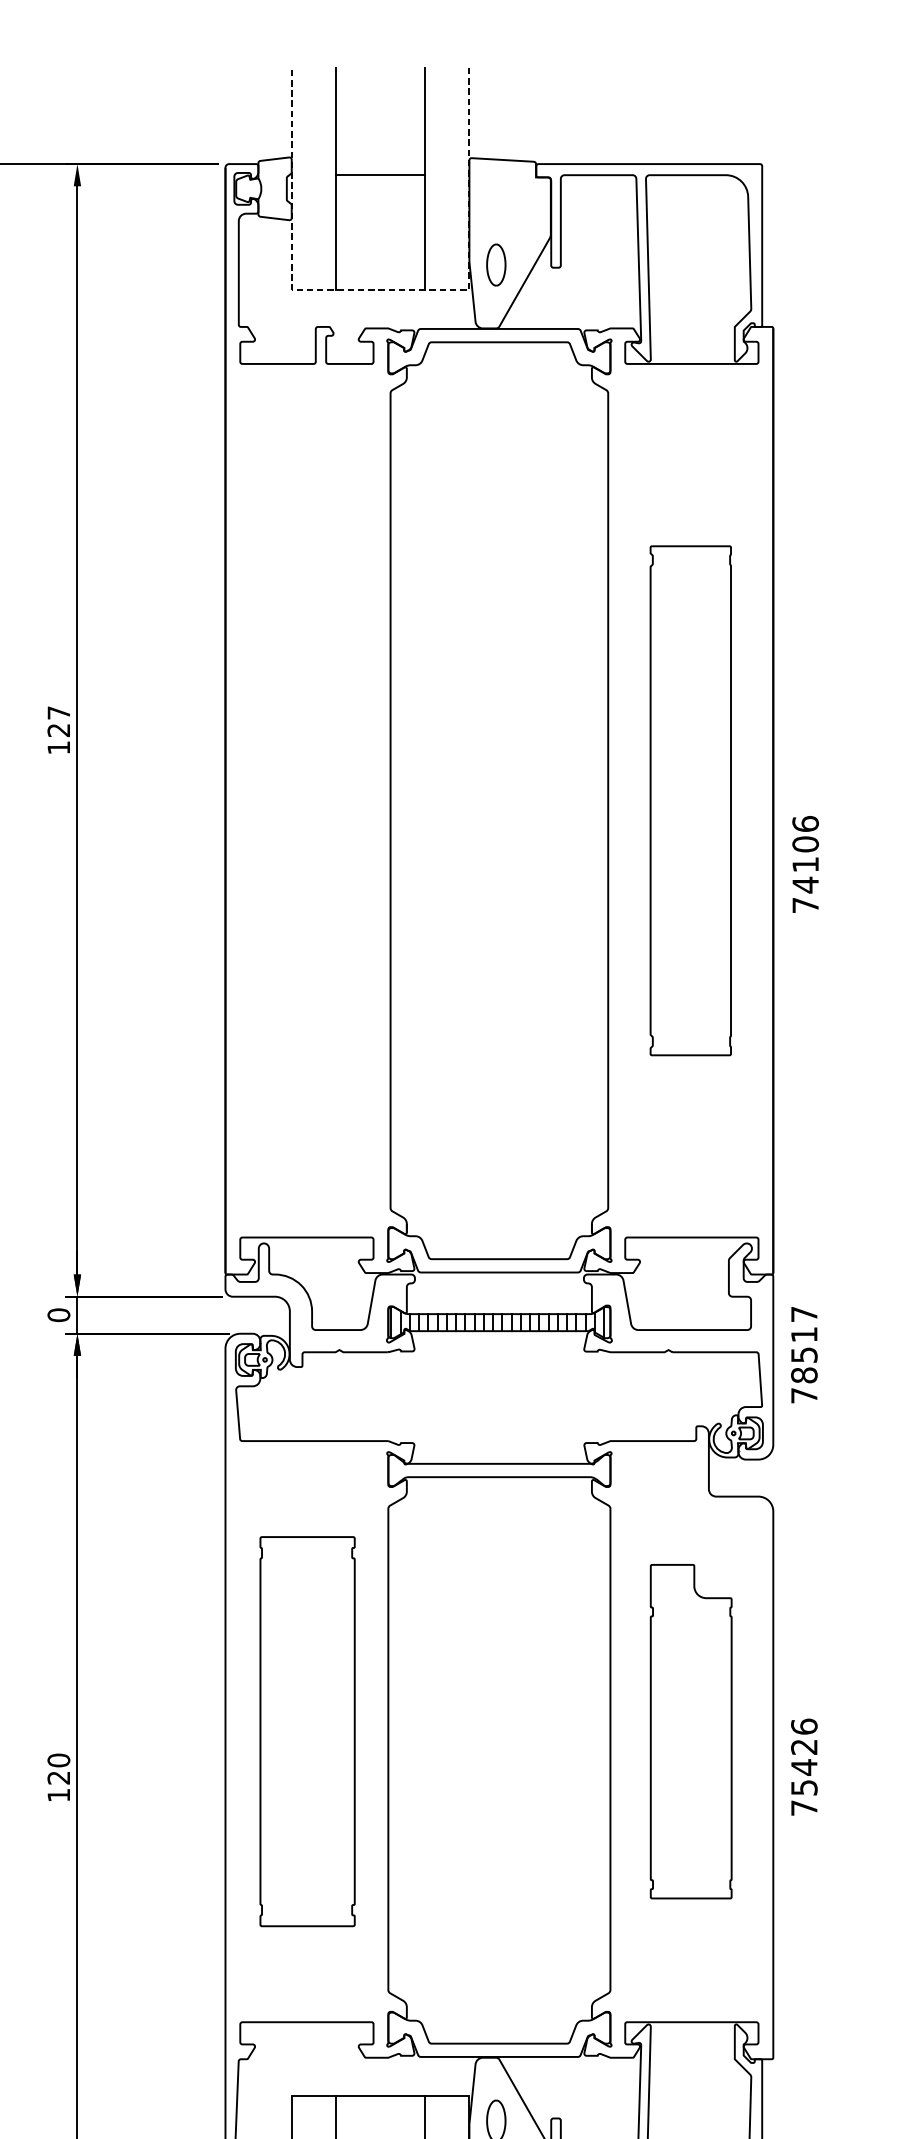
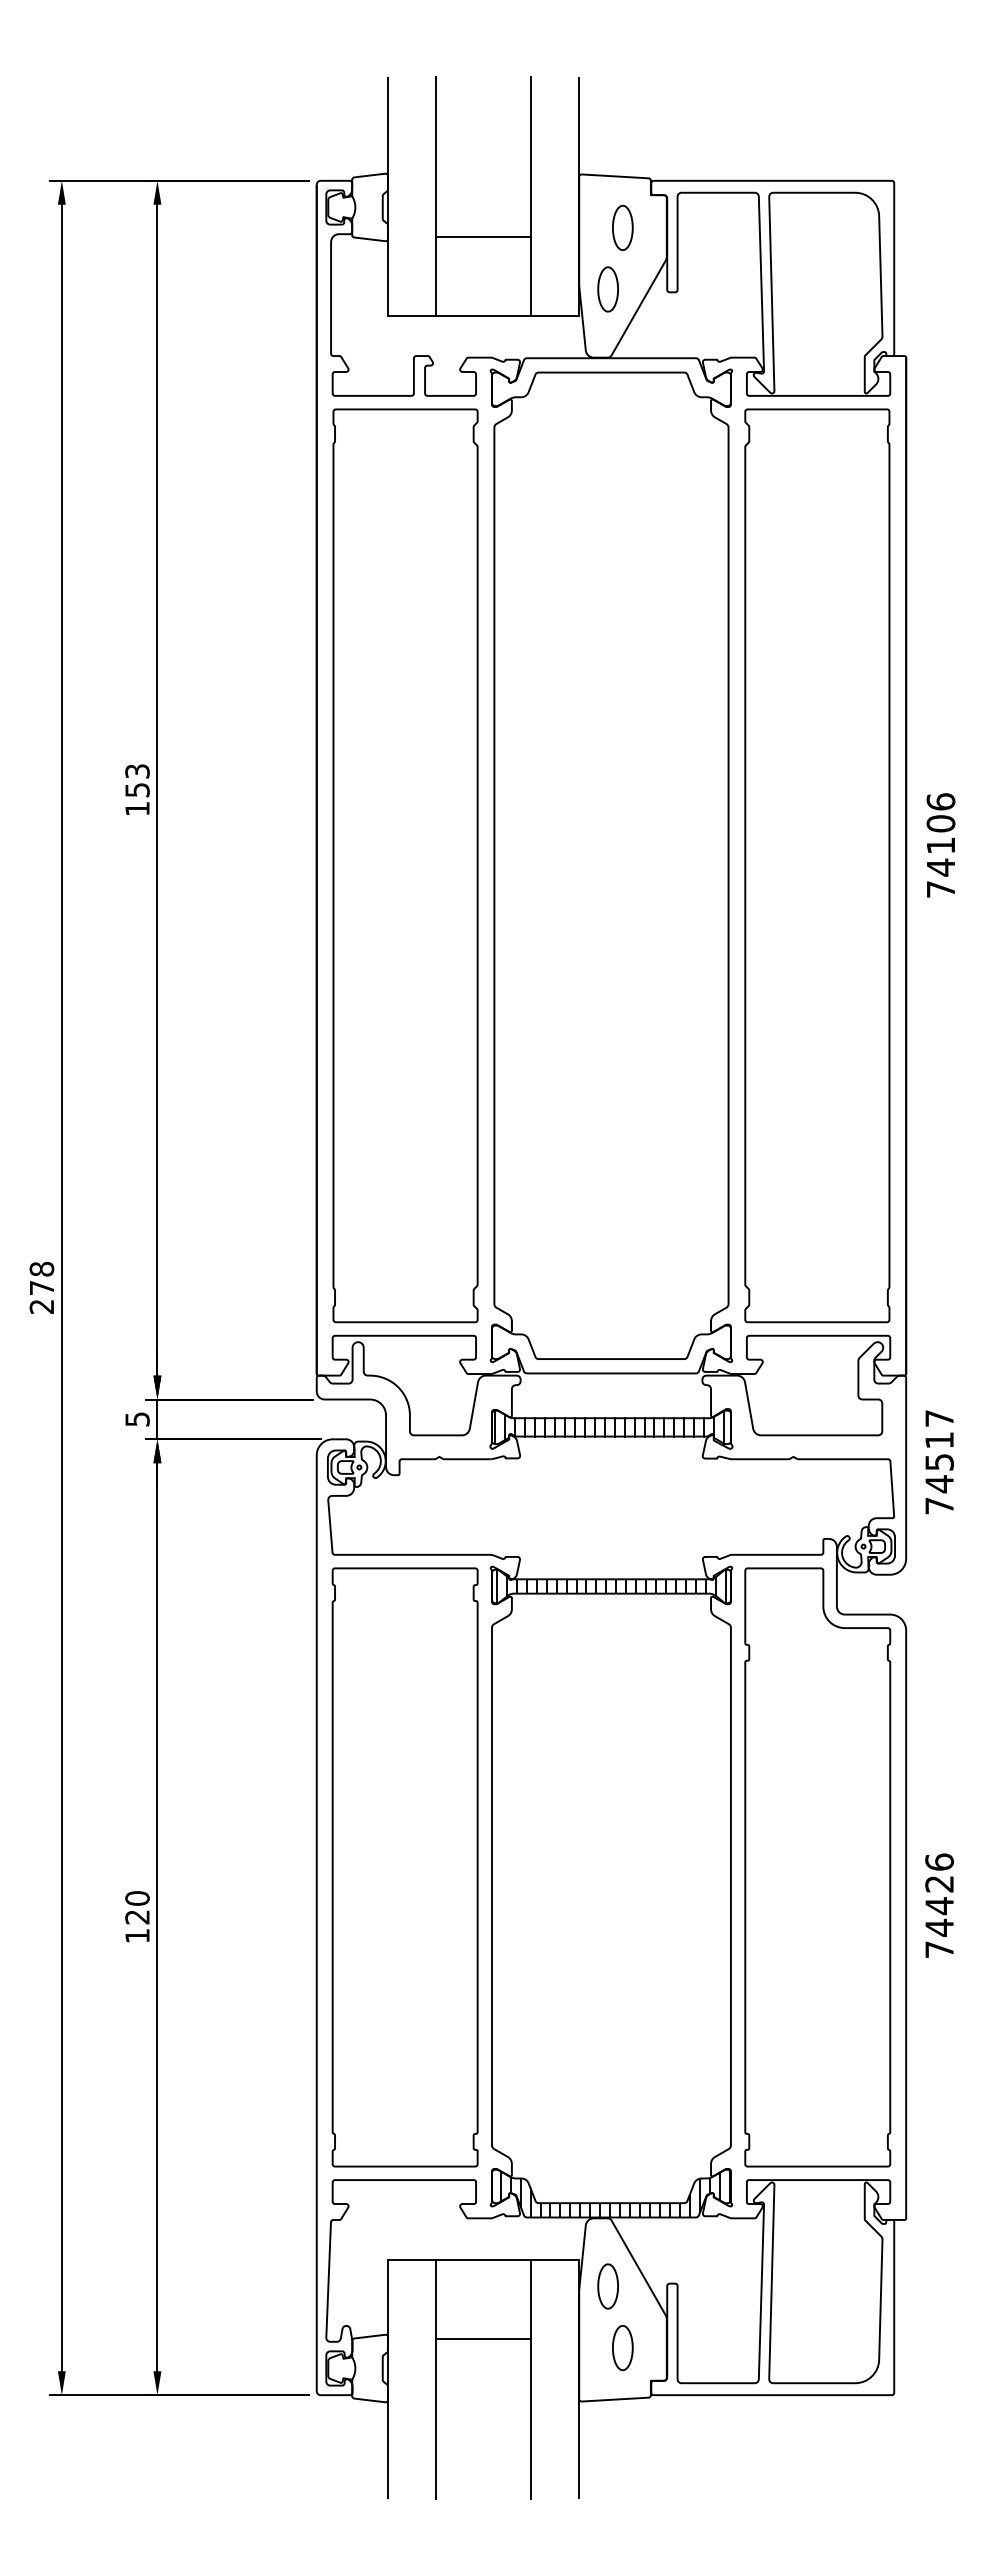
line: (380, 174) -> (483, 236), moved
part: (509, 207) -> (622, 227), added
line: (380, 290) -> (483, 316), dashed -> solid
text: (58, 721) -> (137, 780), 127 -> 153
part: (307, 800) -> (405, 865), added
part: (690, 800) -> (817, 865), size x1.67
text: (805, 864) -> (940, 845), moved
text: (58, 1315) -> (137, 1419), 0 -> 5
text: (804, 1375) -> (939, 1484), 78517 -> 74517
hatch: (498, 1470) -> (610, 1586), added
part: (307, 1731) -> (404, 1867), size x1.43
part: (690, 1731) -> (817, 1867), size x1.67
text: (804, 1787) -> (939, 1927), 75426 -> 74426
hatch: (502, 2034) -> (614, 2193), added

